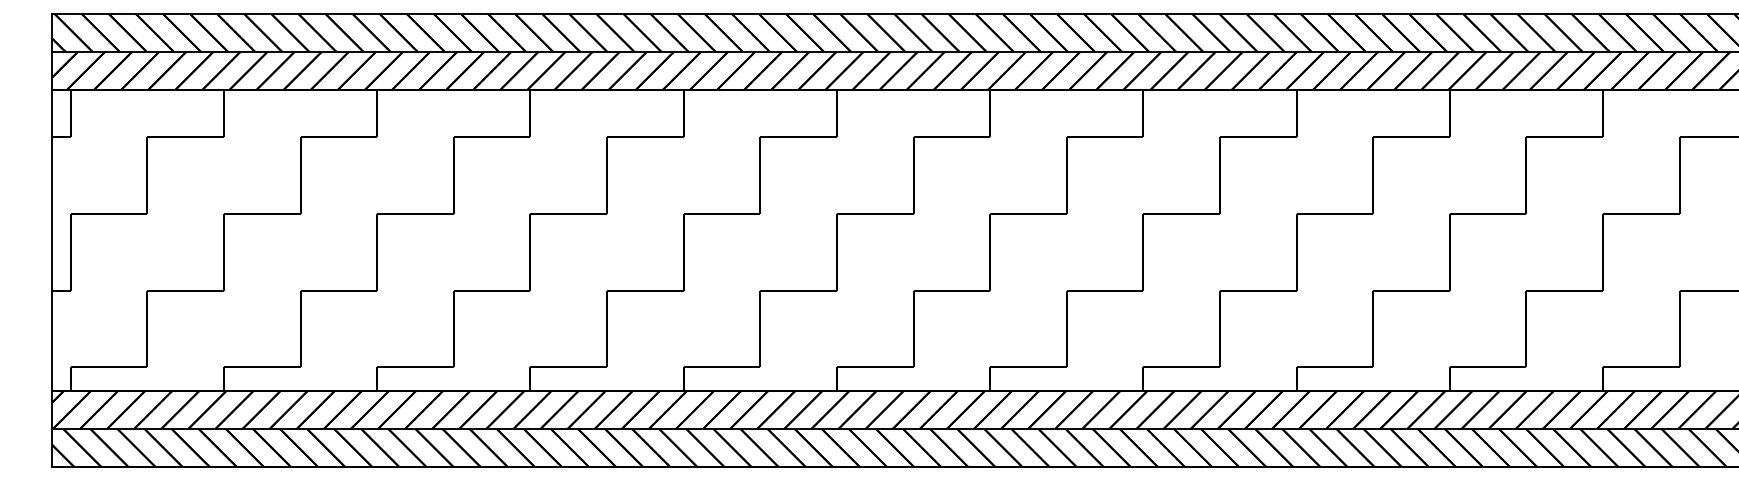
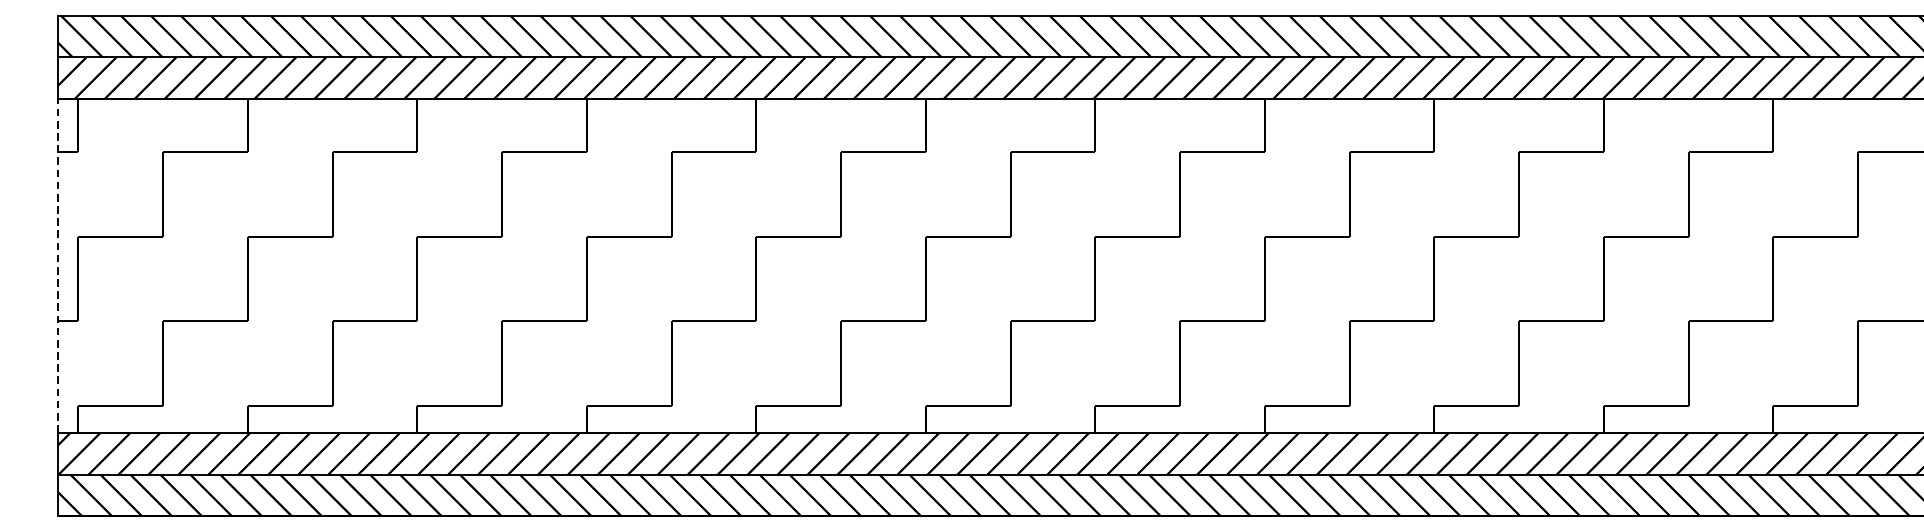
line: (52, 240) -> (58, 266), solid -> dashed

